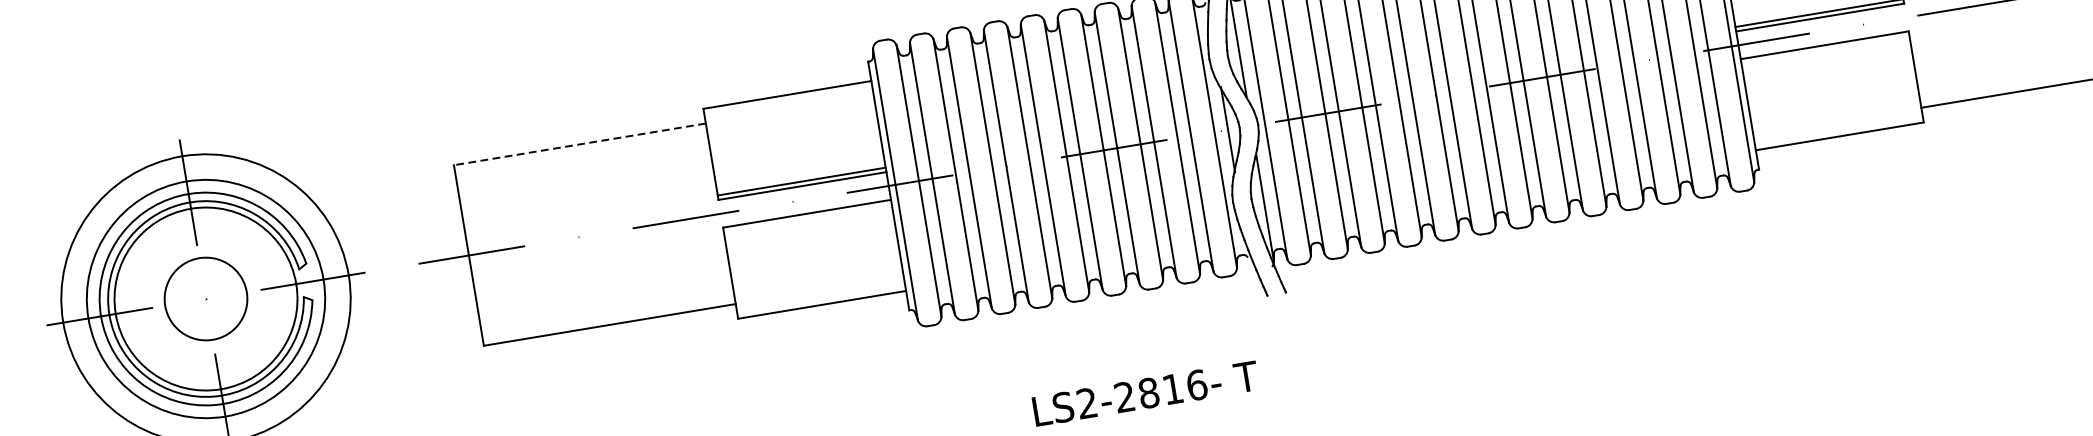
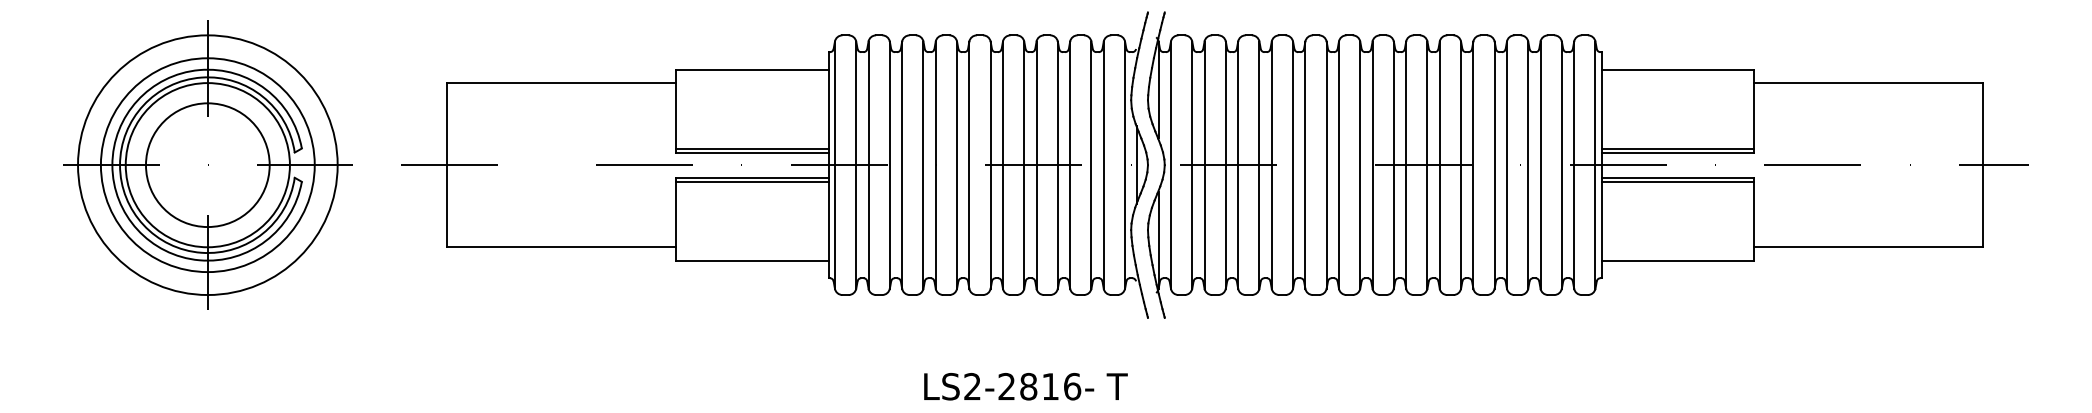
line: (1824, 49) -> (1677, 181), added
line: (580, 144) -> (561, 83), dashed -> solid
line: (807, 217) -> (752, 181), added
circle: (205, 299) -> (207, 165), size x1.67

